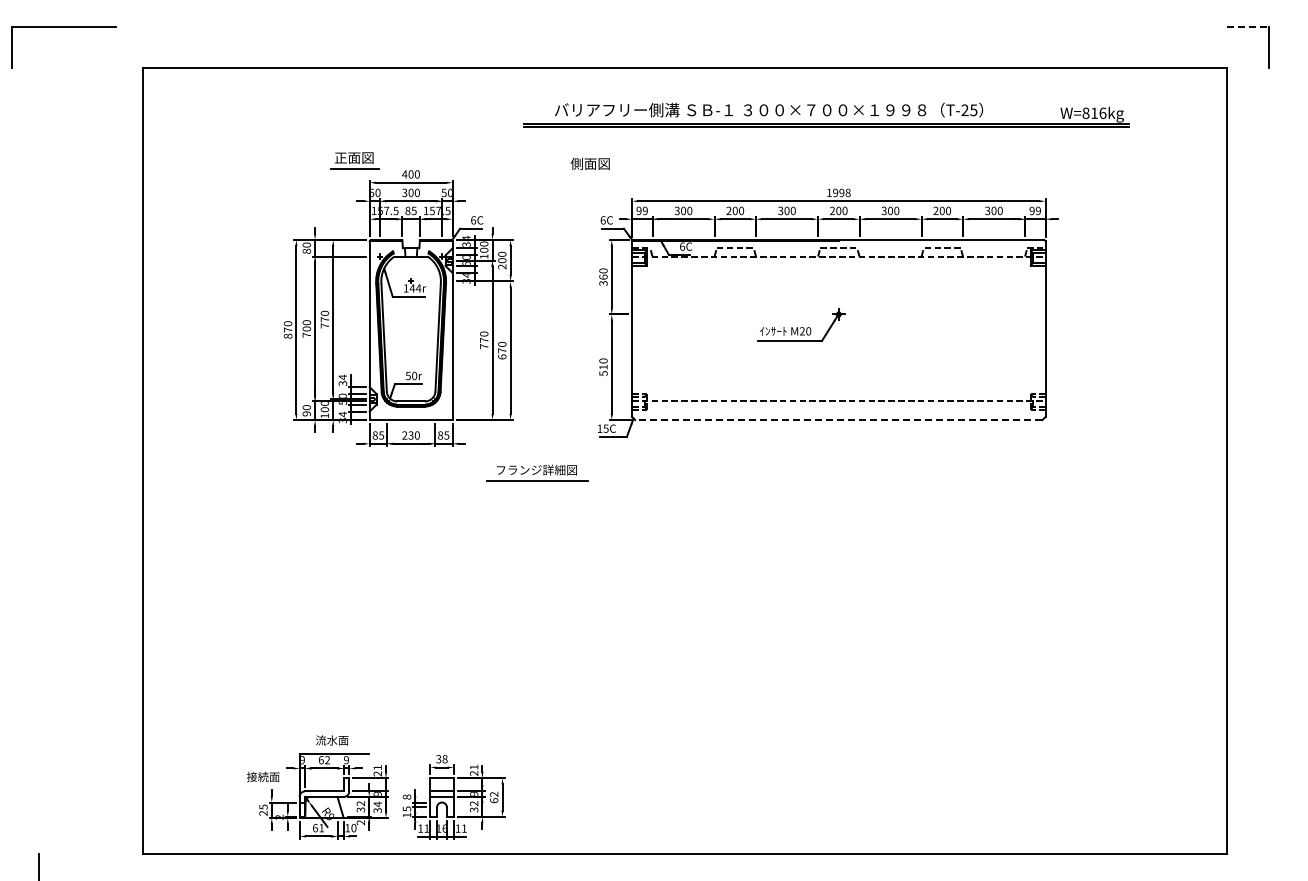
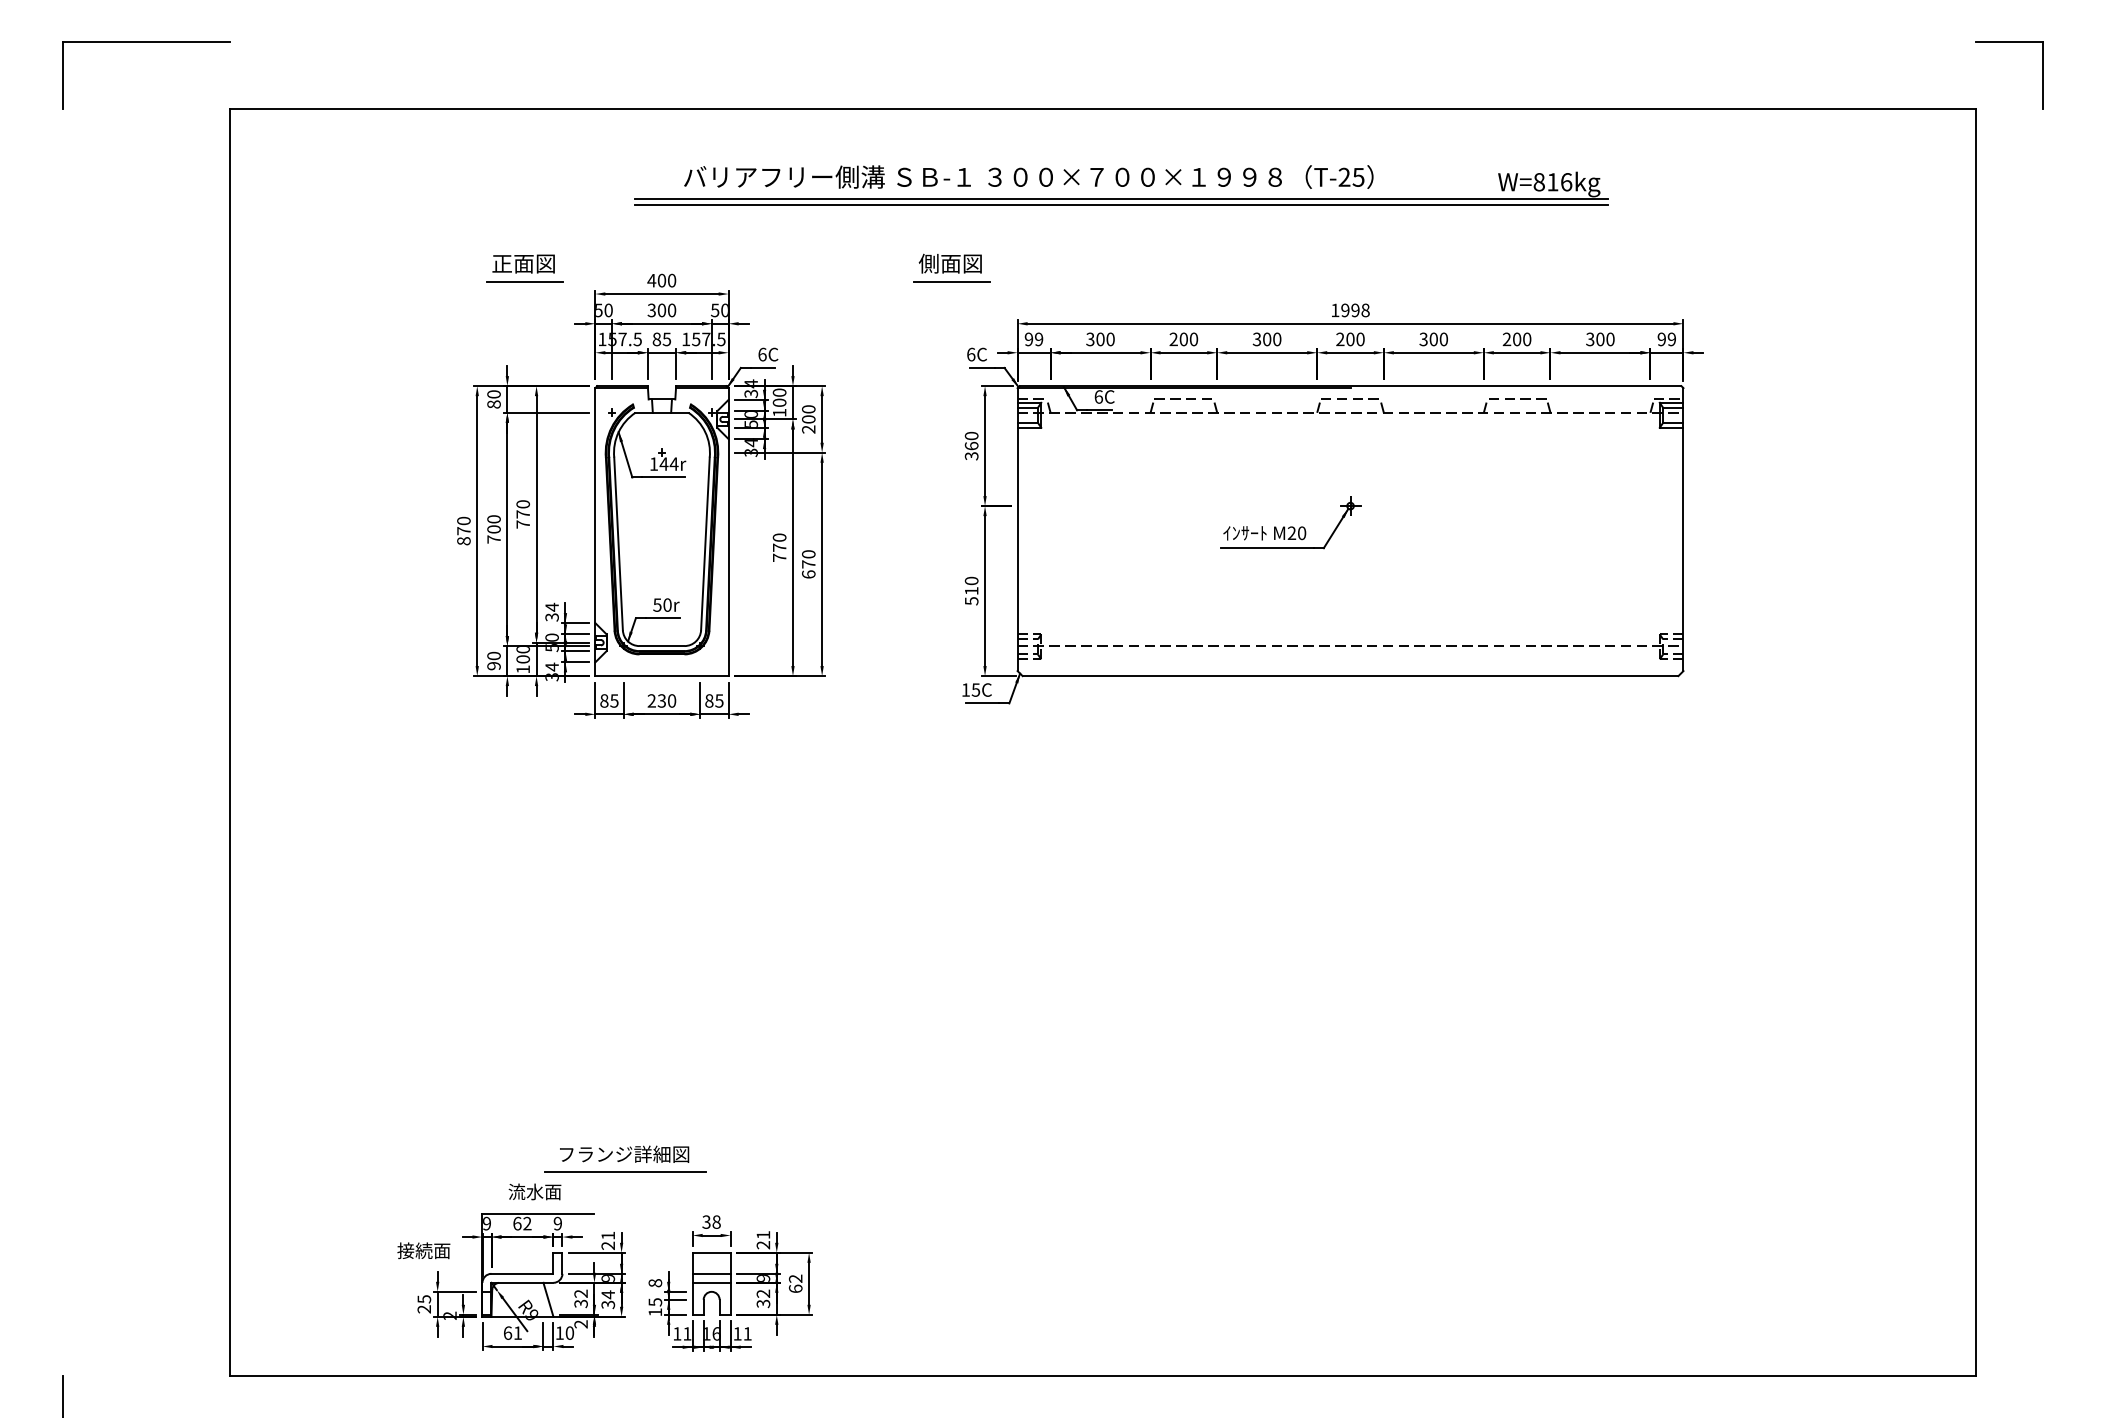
line: (1248, 26) -> (2010, 42), dashed -> solid
part: (63, 27) -> (145, 44), moved
part: (826, 114) -> (1121, 184), moved
part: (354, 160) -> (524, 267), moved
line: (591, 175) -> (952, 282), added
line: (838, 420) -> (1350, 676), dashed -> solid
part: (537, 472) -> (625, 1158), moved

